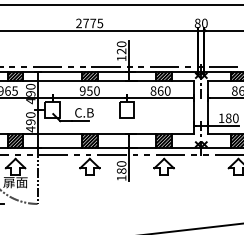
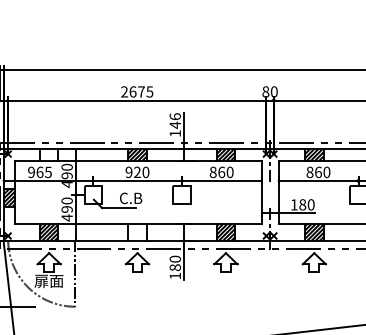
text: (85, 23) -> (132, 91), 2775 -> 2675
text: (120, 47) -> (174, 120), 120 -> 146
hatch: (15, 76) -> (48, 154), removed
text: (89, 91) -> (137, 172), 950 -> 920
hatch: (89, 140) -> (137, 231), removed

